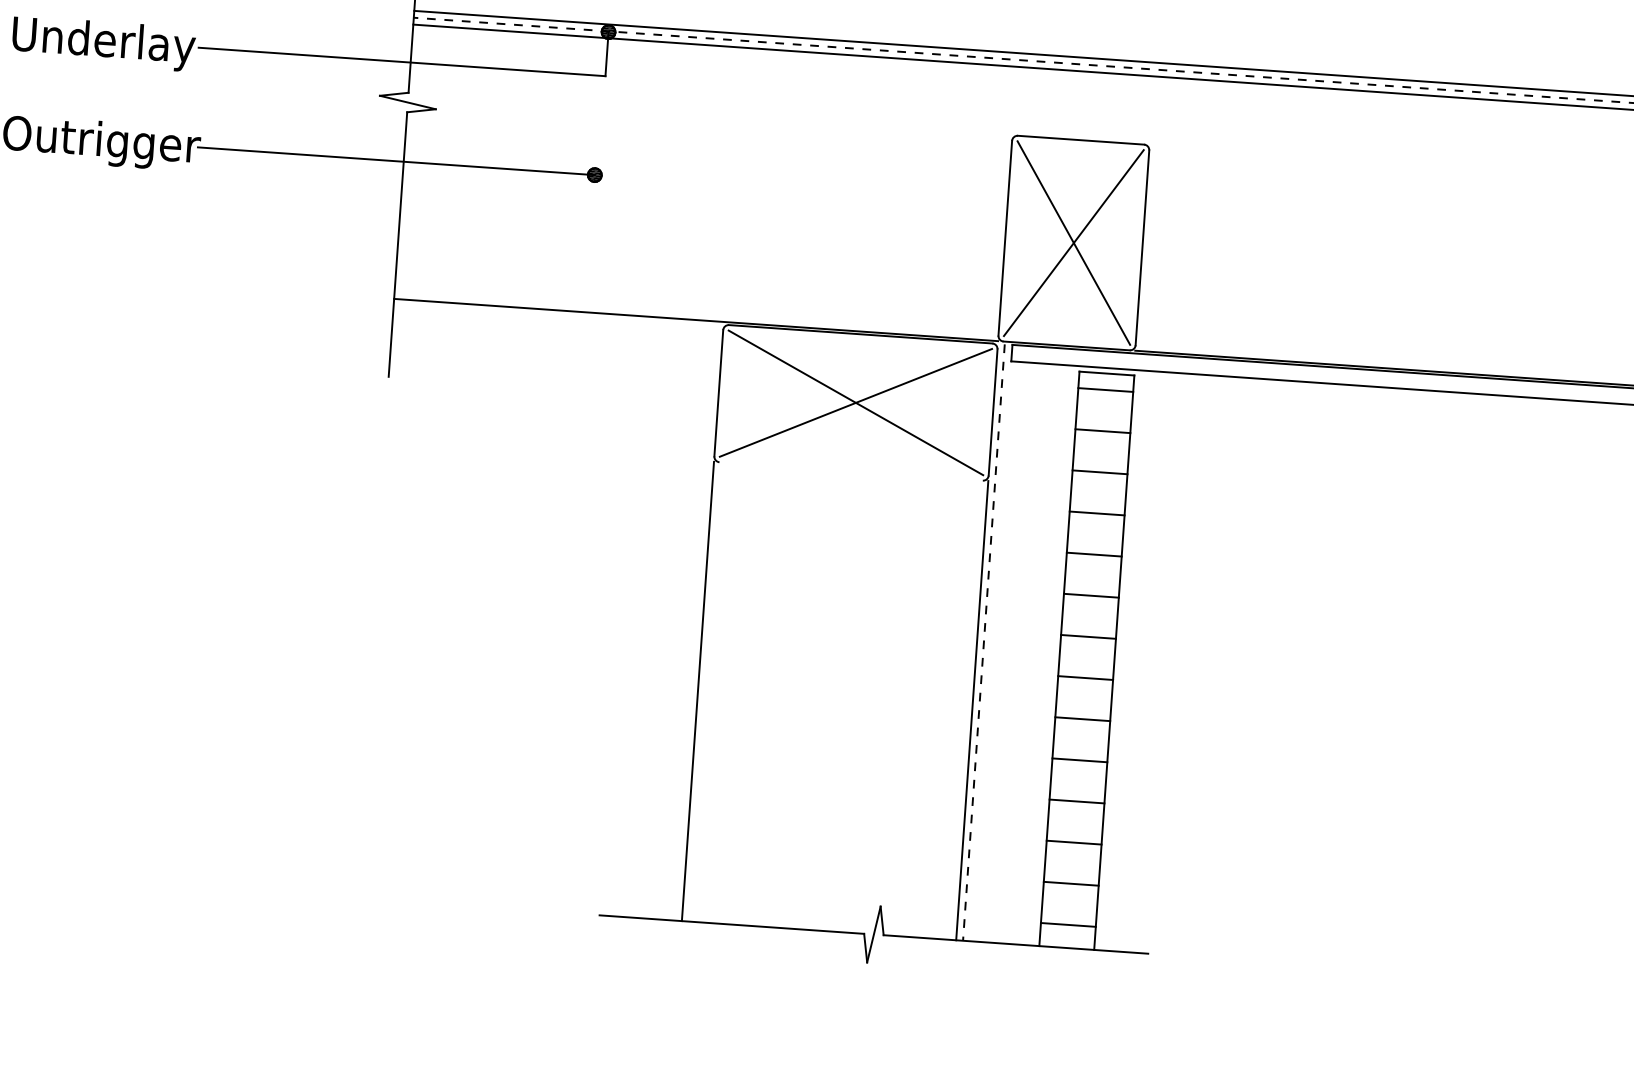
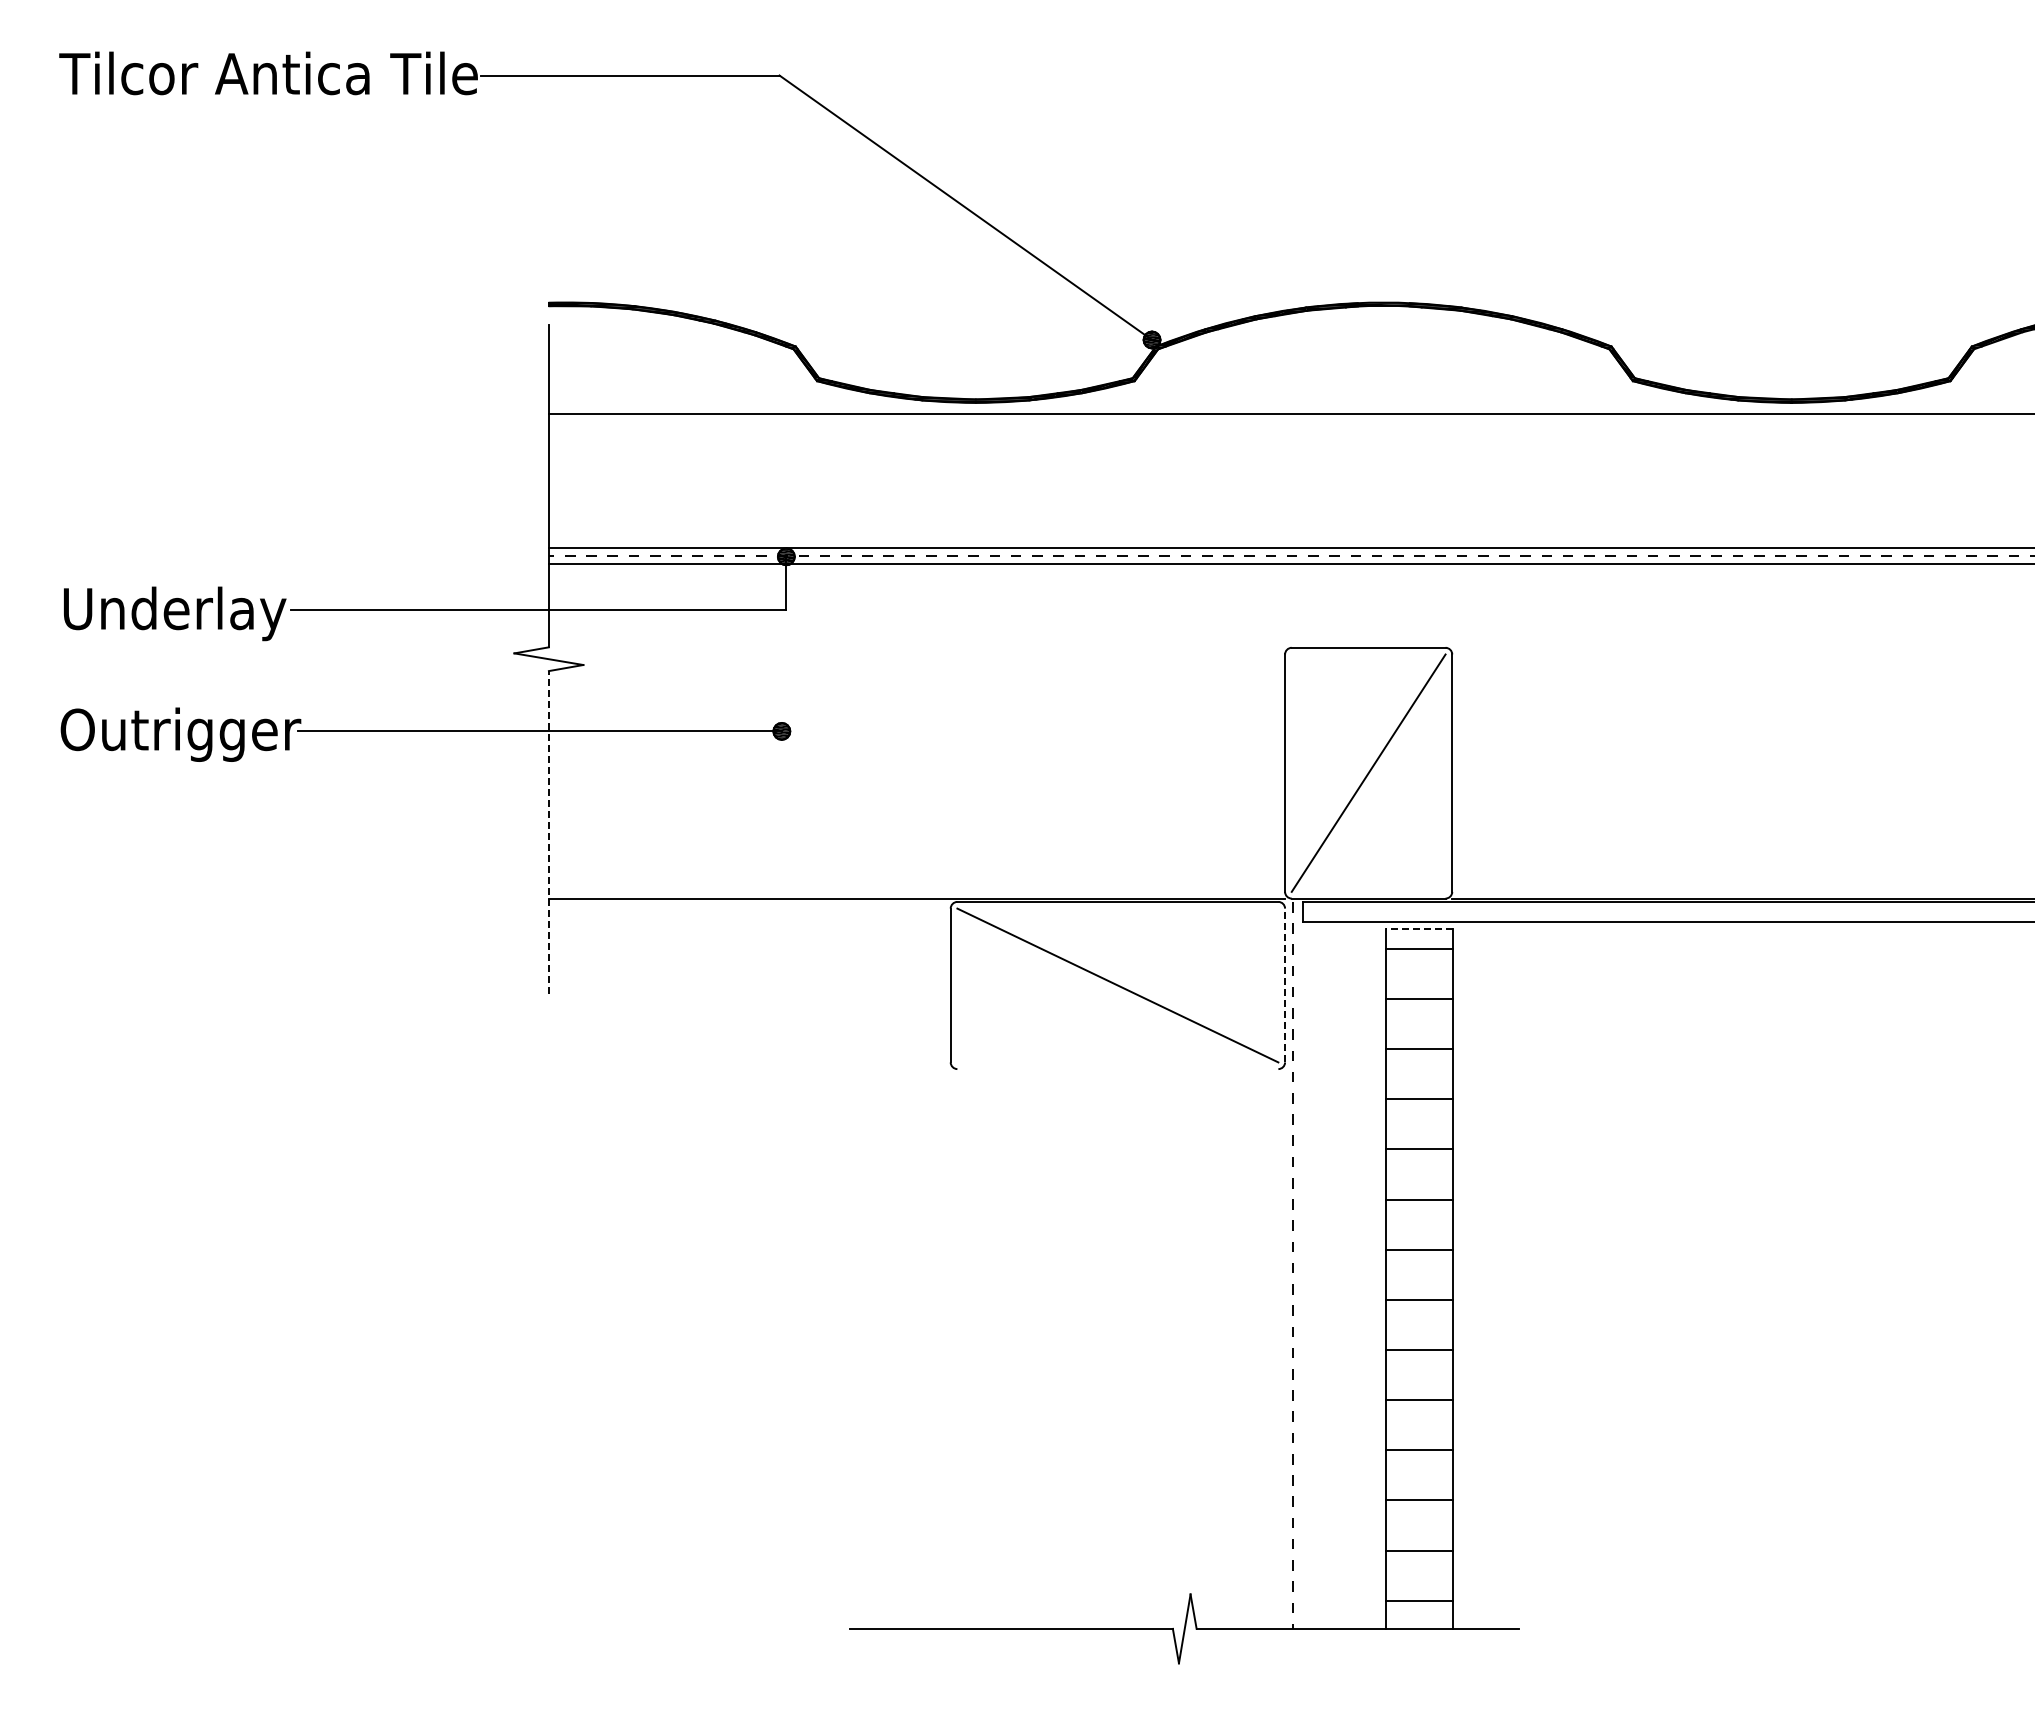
line: (1073, 242) -> (1368, 772), removed
line: (397, 243) -> (548, 831), solid -> dashed
line: (1106, 373) -> (1419, 928), solid -> dashed
line: (855, 402) -> (1117, 985), removed
line: (993, 412) -> (1285, 985), solid -> dashed
line: (697, 691) -> (950, 1348), removed
line: (972, 710) -> (1285, 1348), removed

